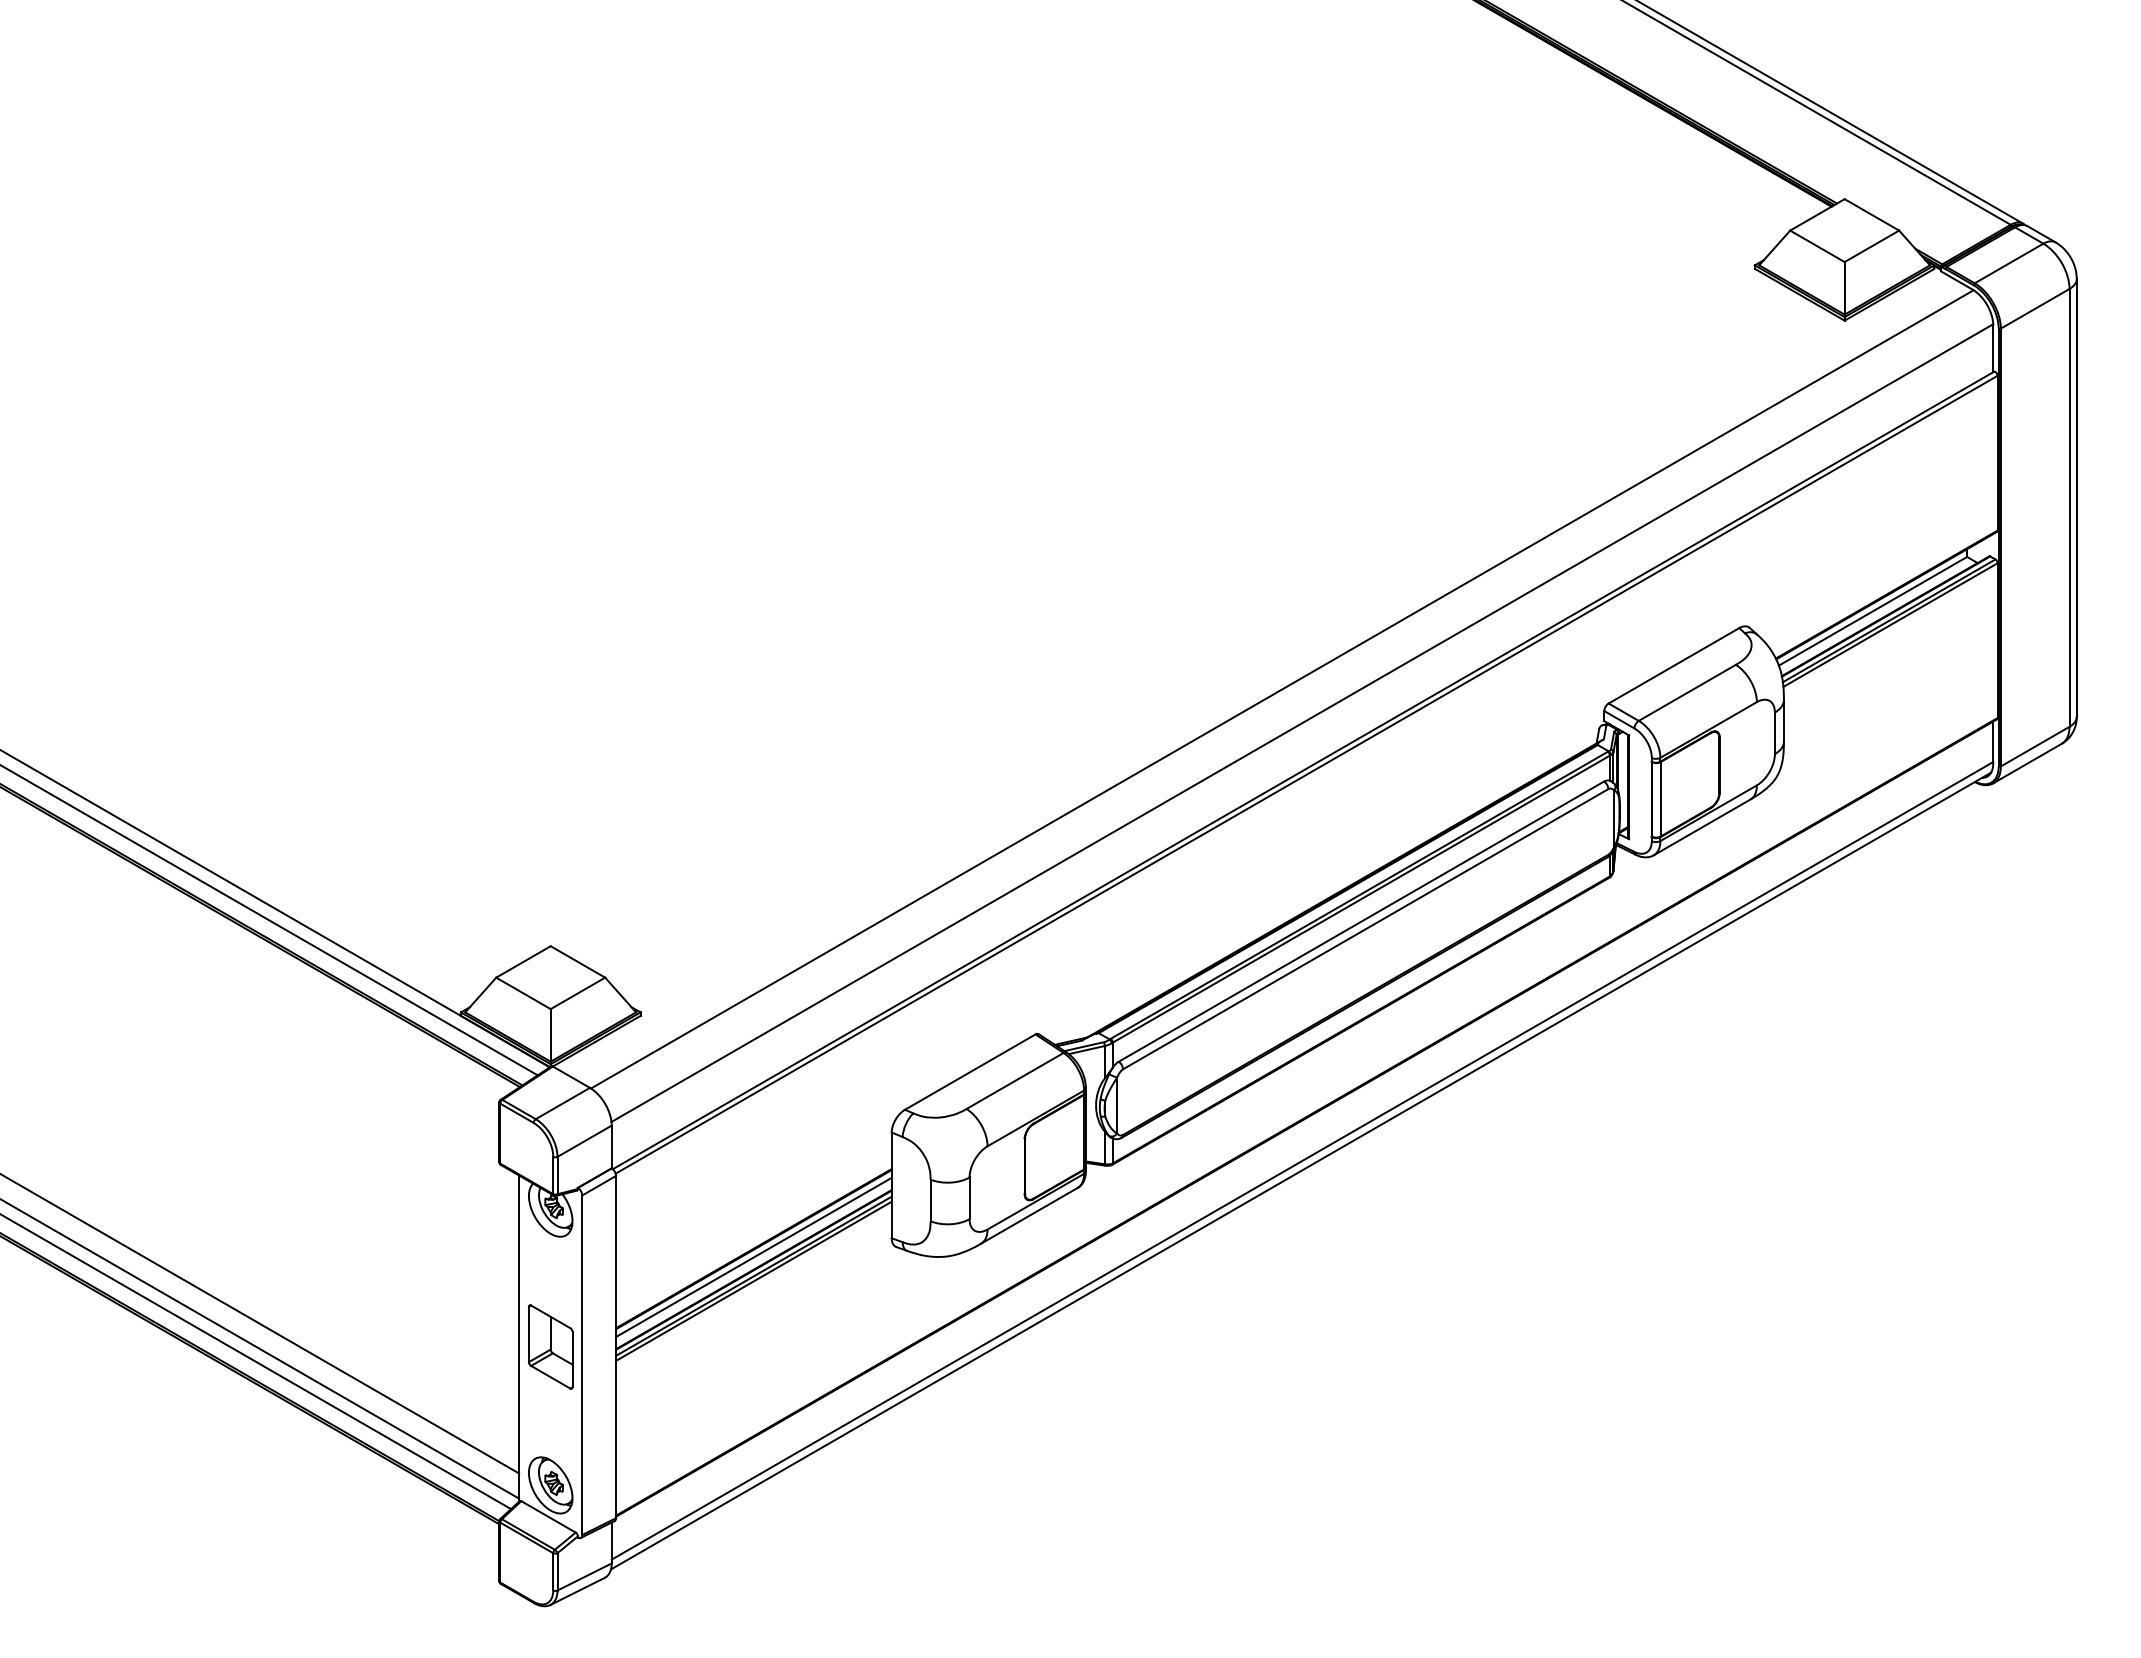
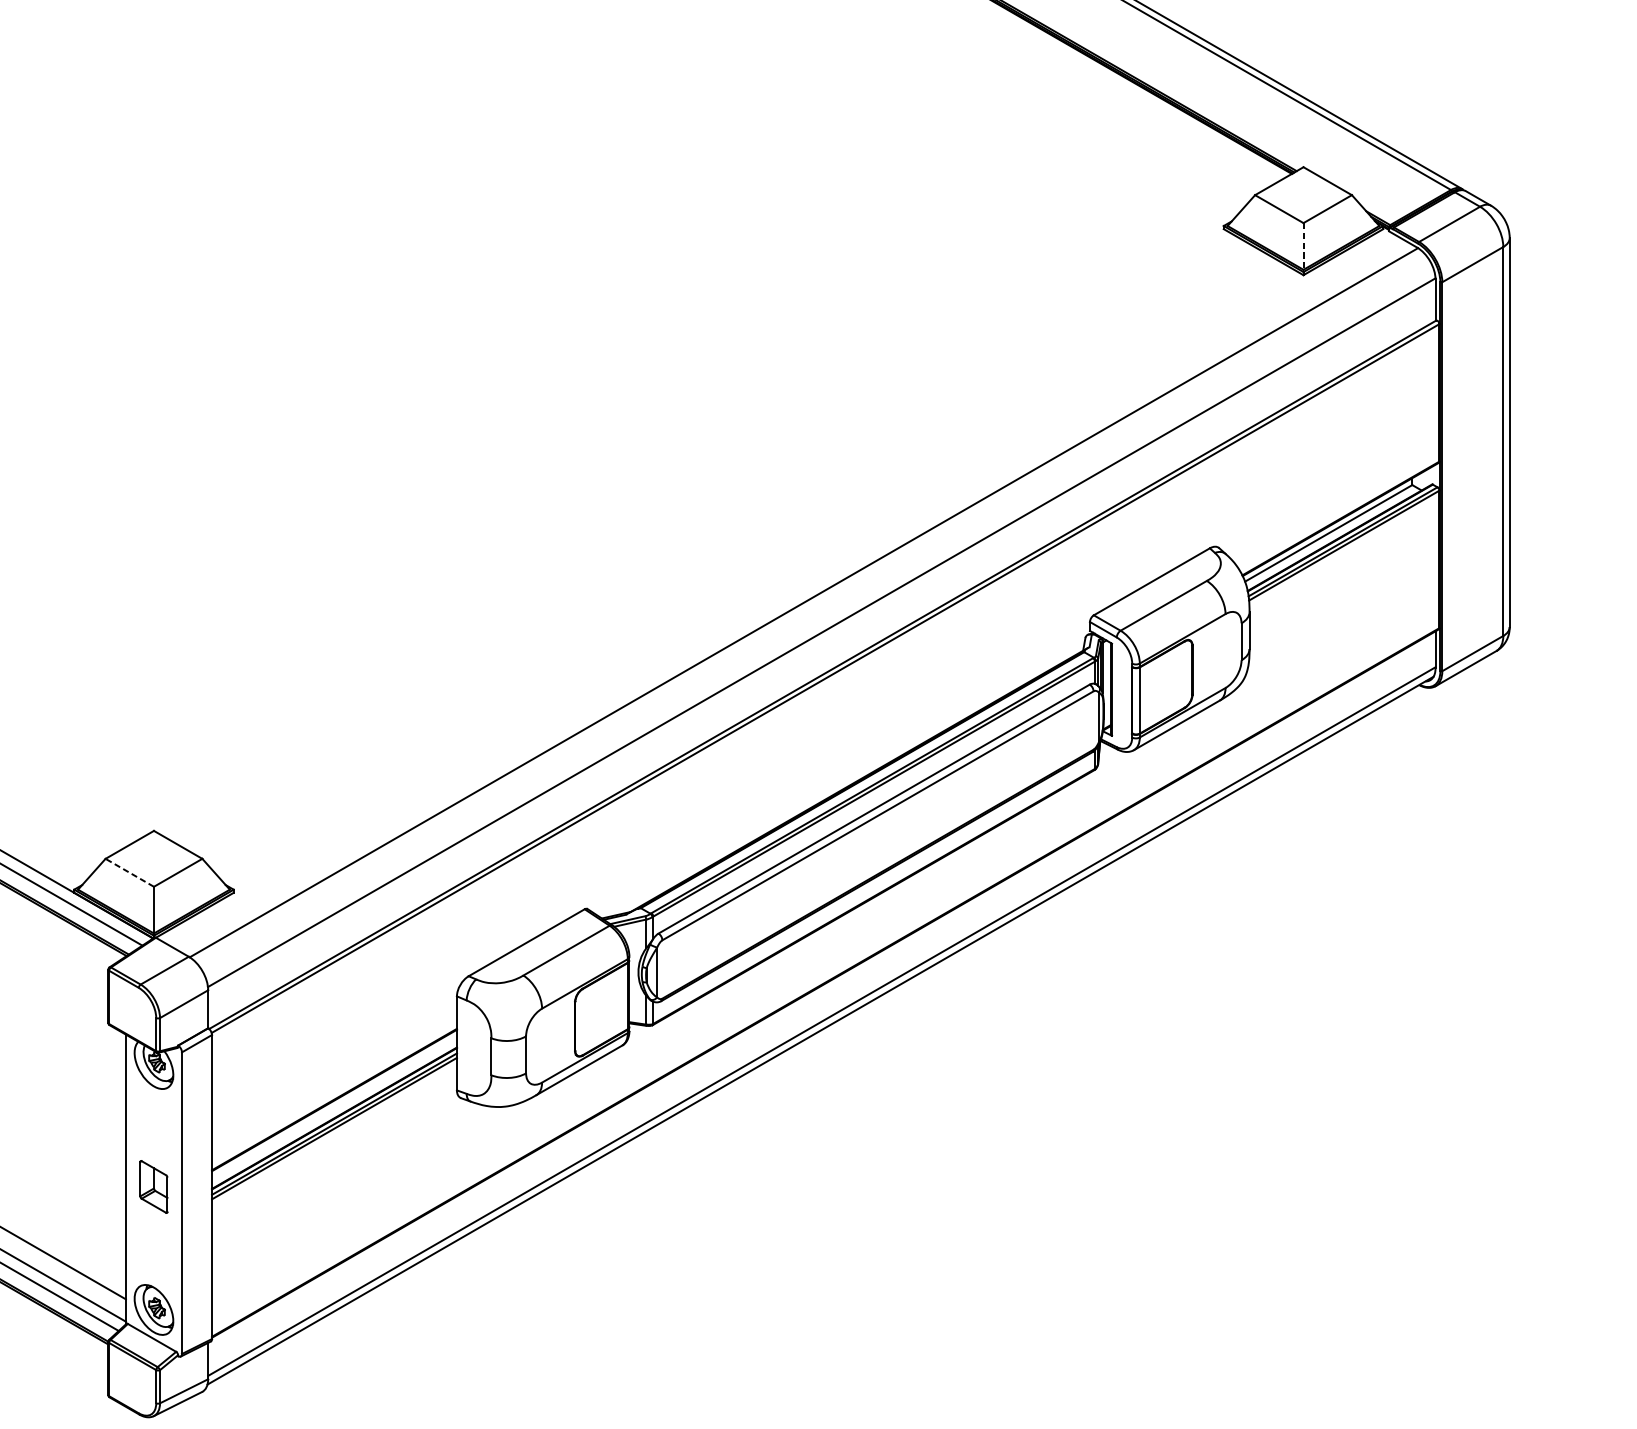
line: (1844, 288) -> (1303, 246), solid -> dashed
line: (523, 993) -> (129, 872), solid -> dashed
line: (753, 1256) -> (334, 1106), removed
part: (550, 1346) -> (153, 1186), size x0.7

